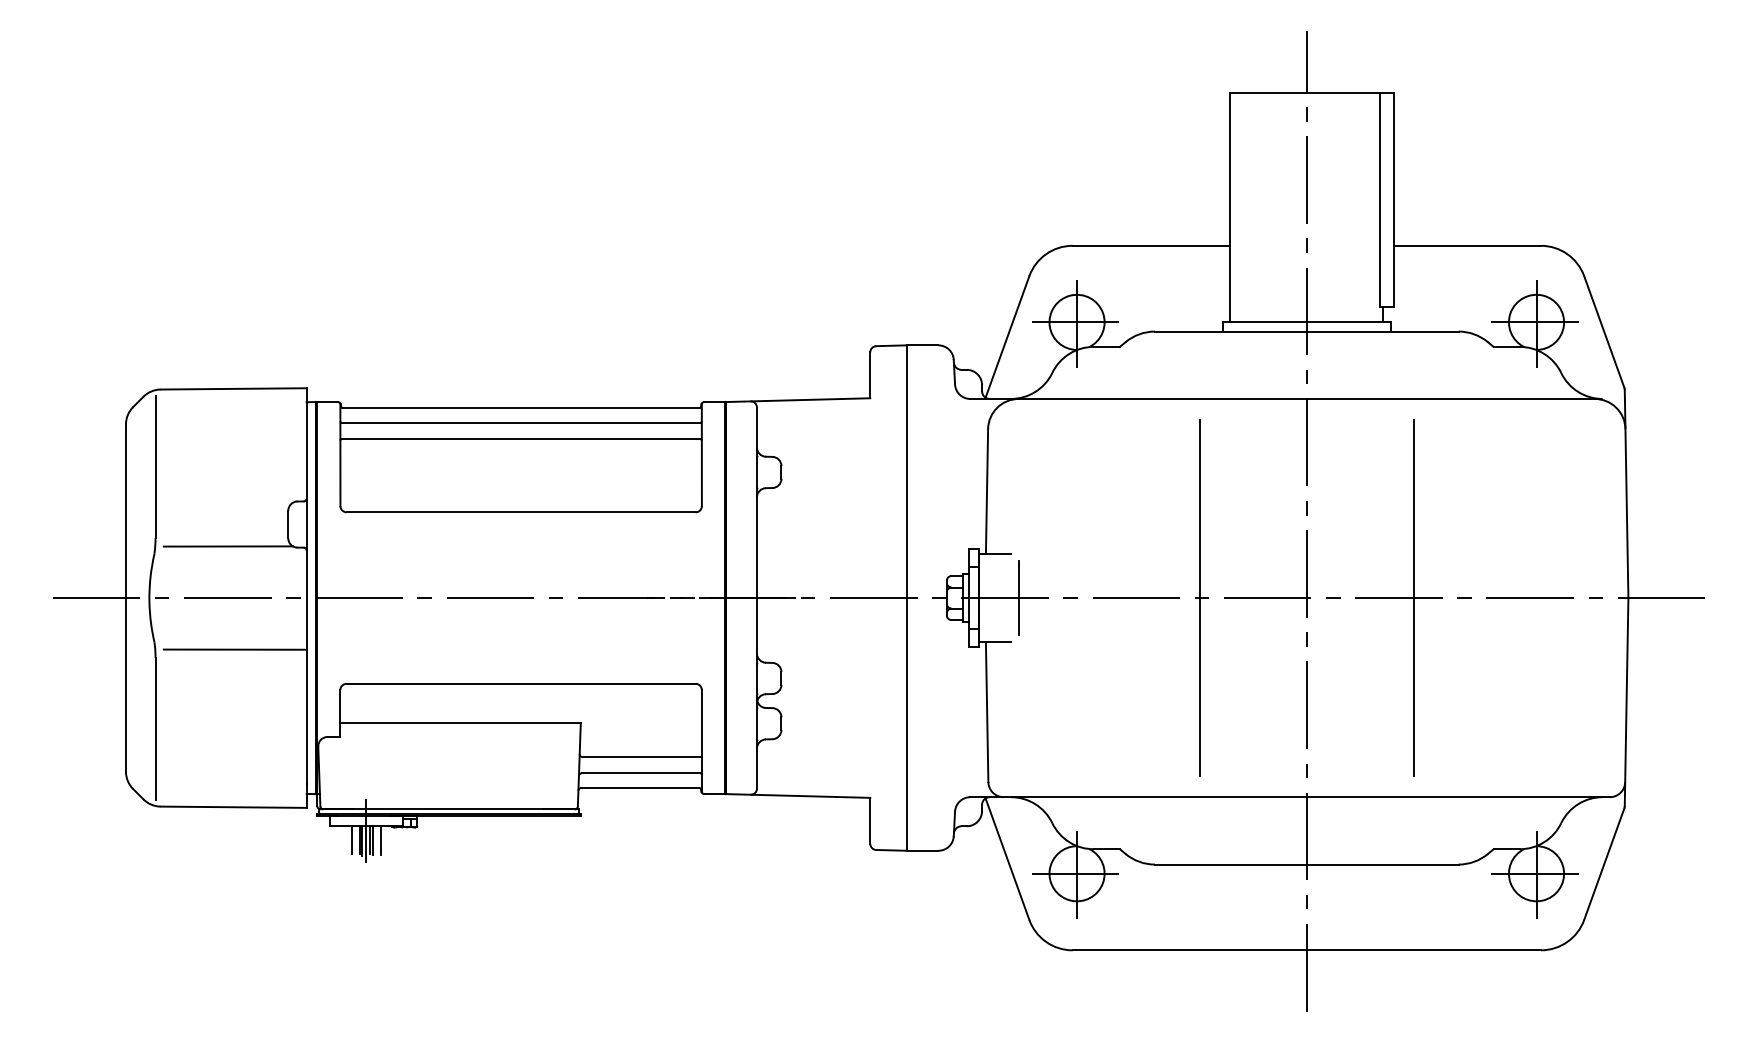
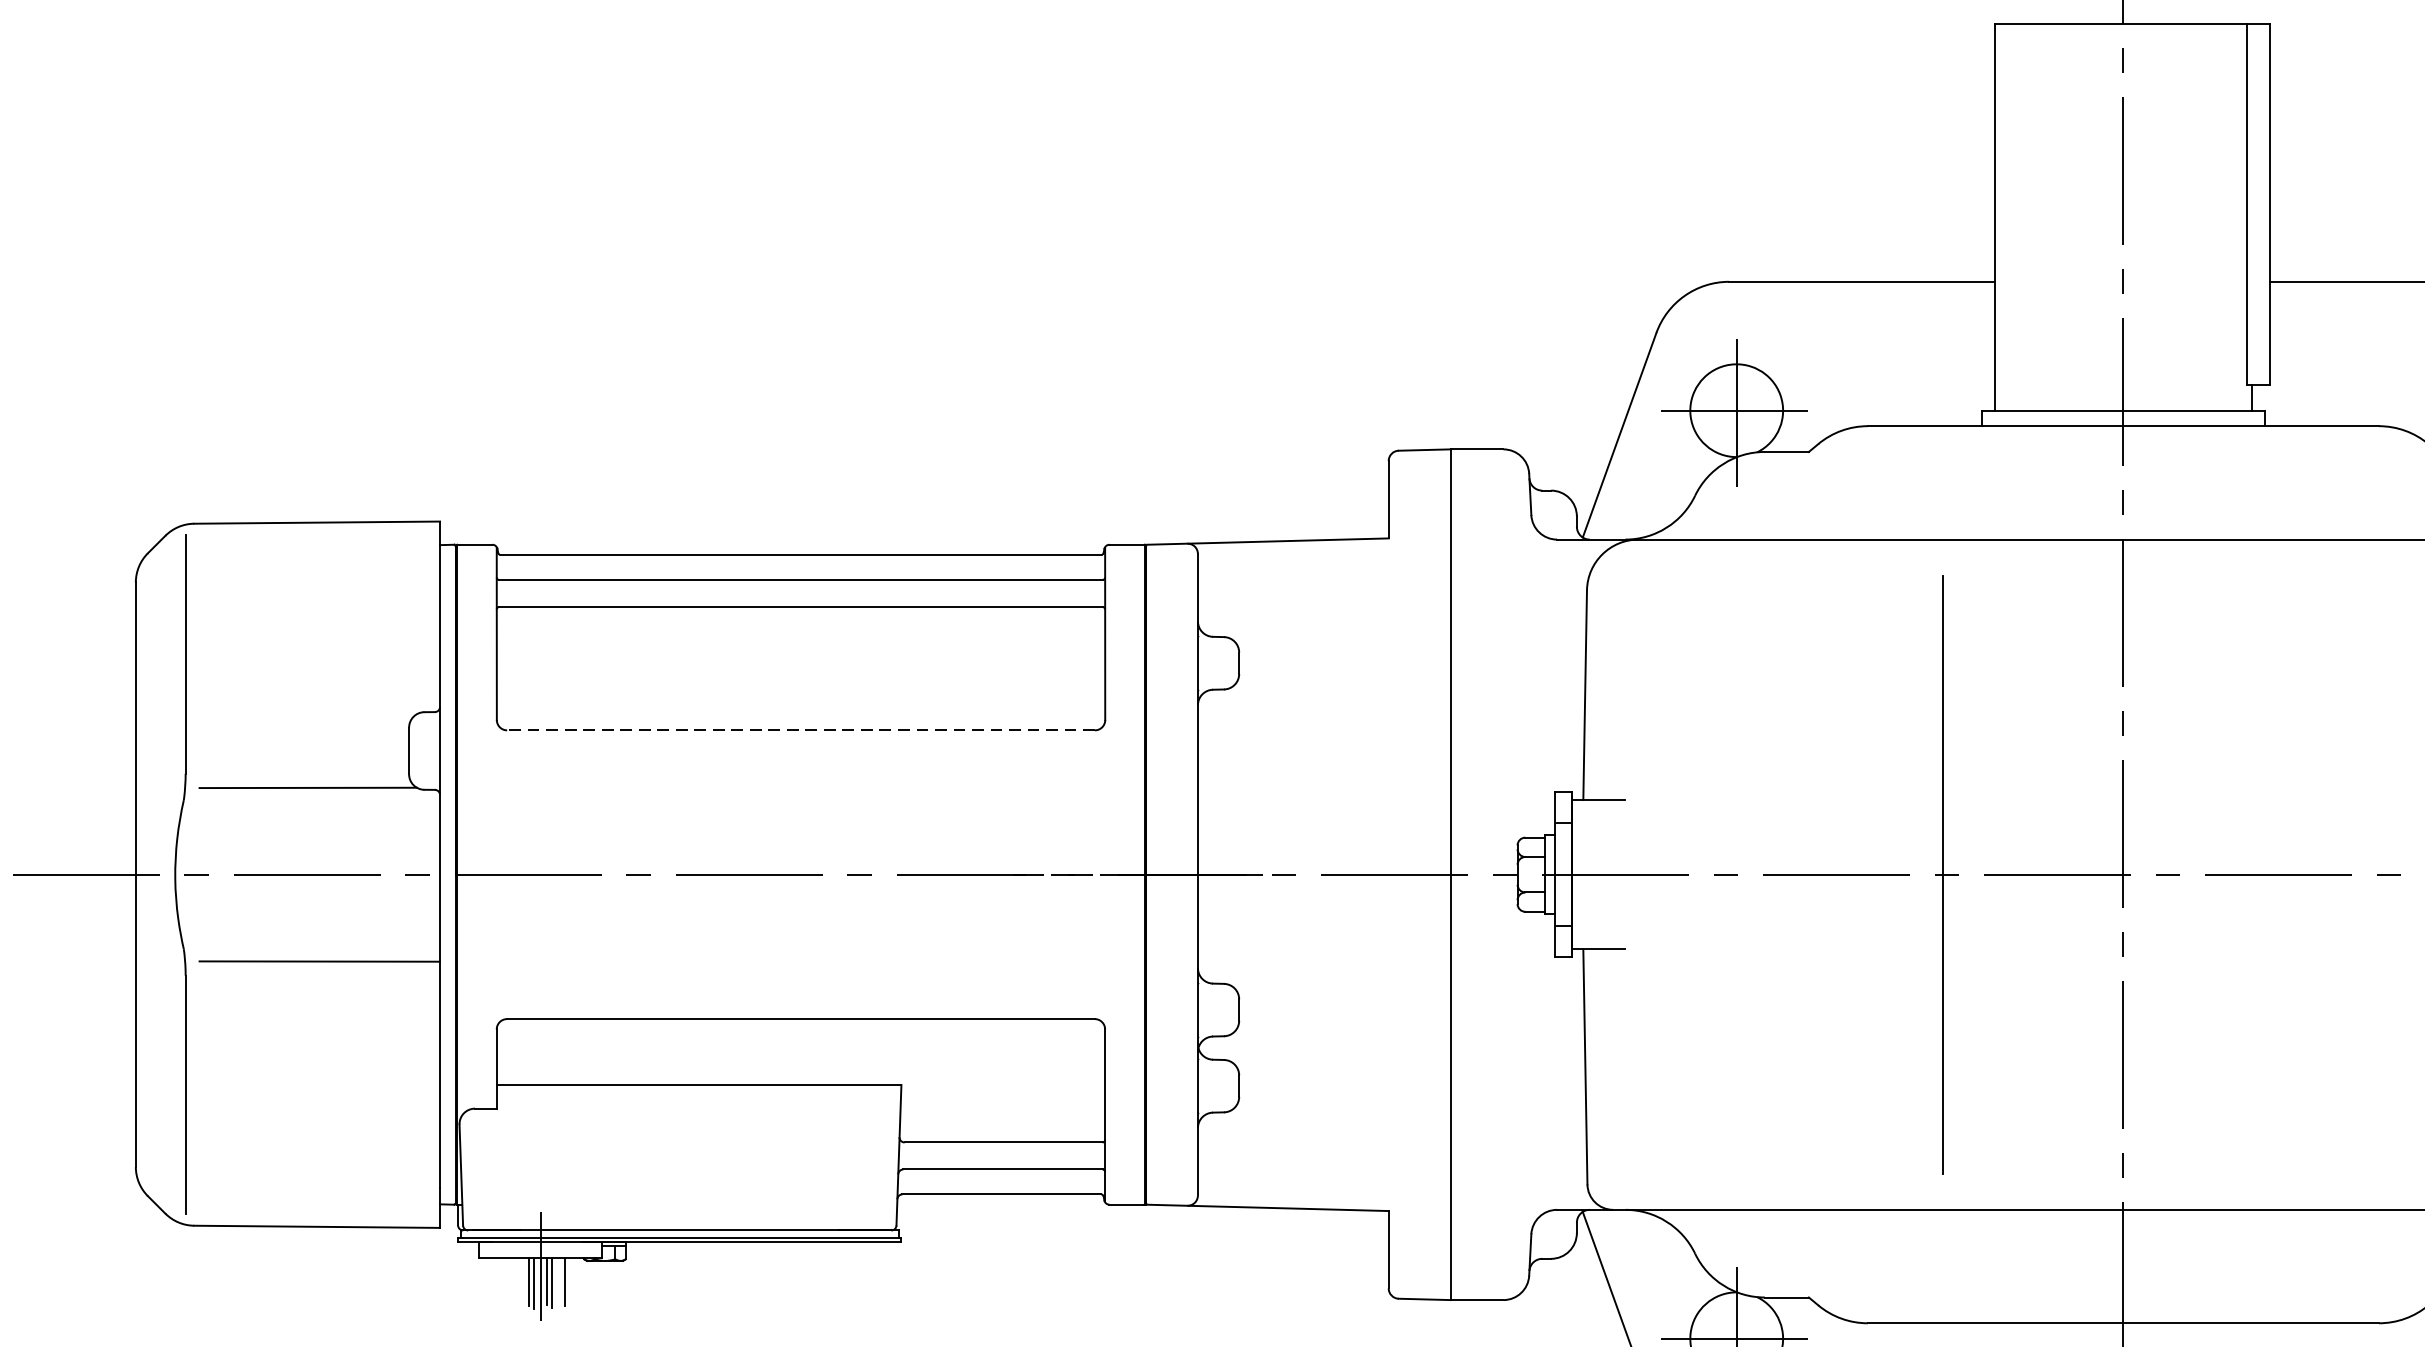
line: (521, 512) -> (801, 730), solid -> dashed
line: (1018, 597) -> (1638, 873), removed
line: (1414, 597) -> (2304, 873), removed
line: (351, 839) -> (515, 1281), removed

